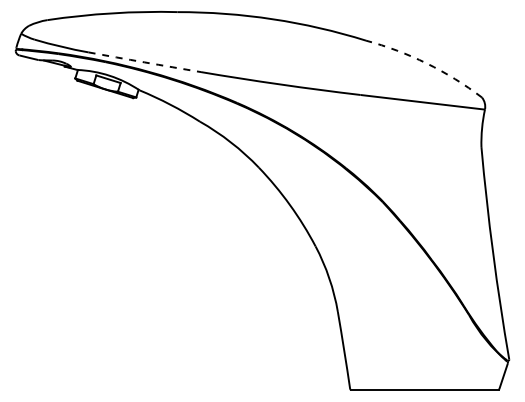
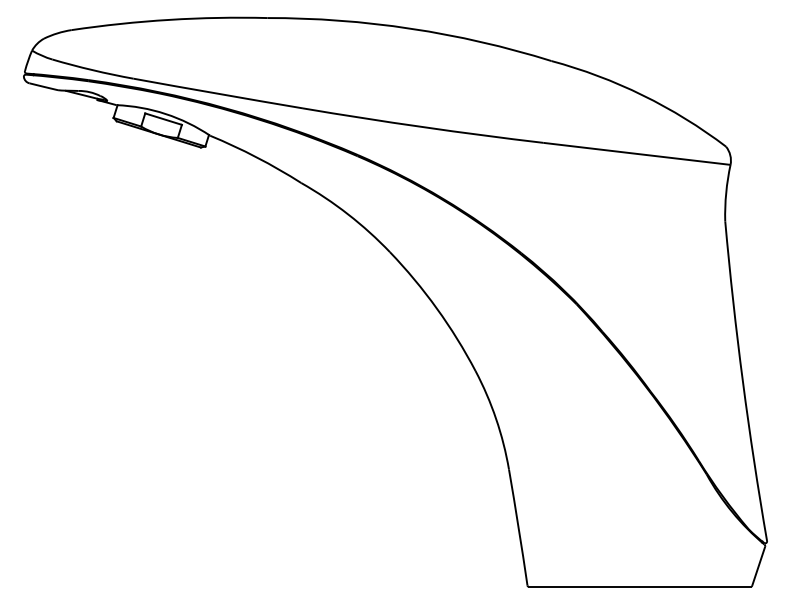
arc: (144, 62) -> (217, 93), dashed -> solid
arc: (426, 63) -> (642, 95), dashed -> solid

